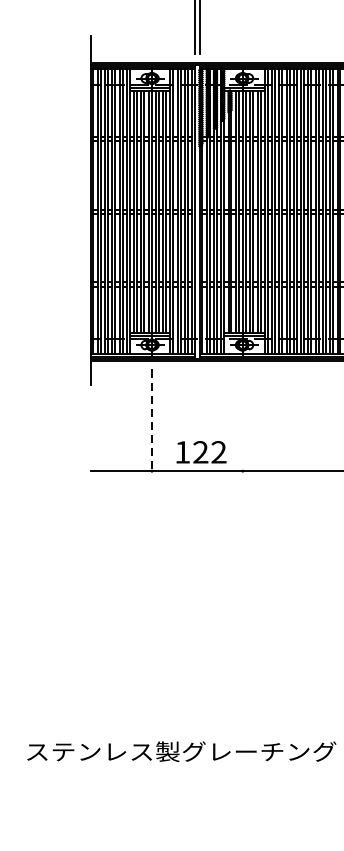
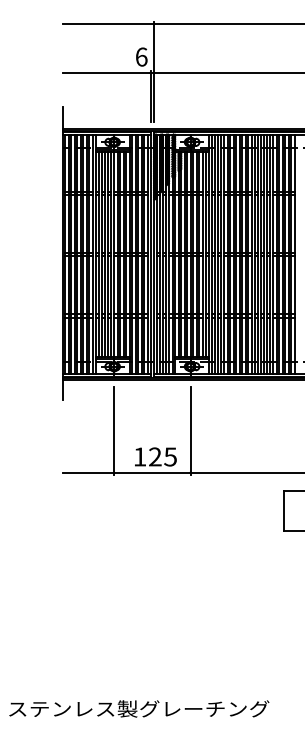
line: (152, 420) -> (114, 430), dashed -> solid
line: (242, 420) -> (190, 430), added
text: (218, 451) -> (170, 456), 122 -> 125

